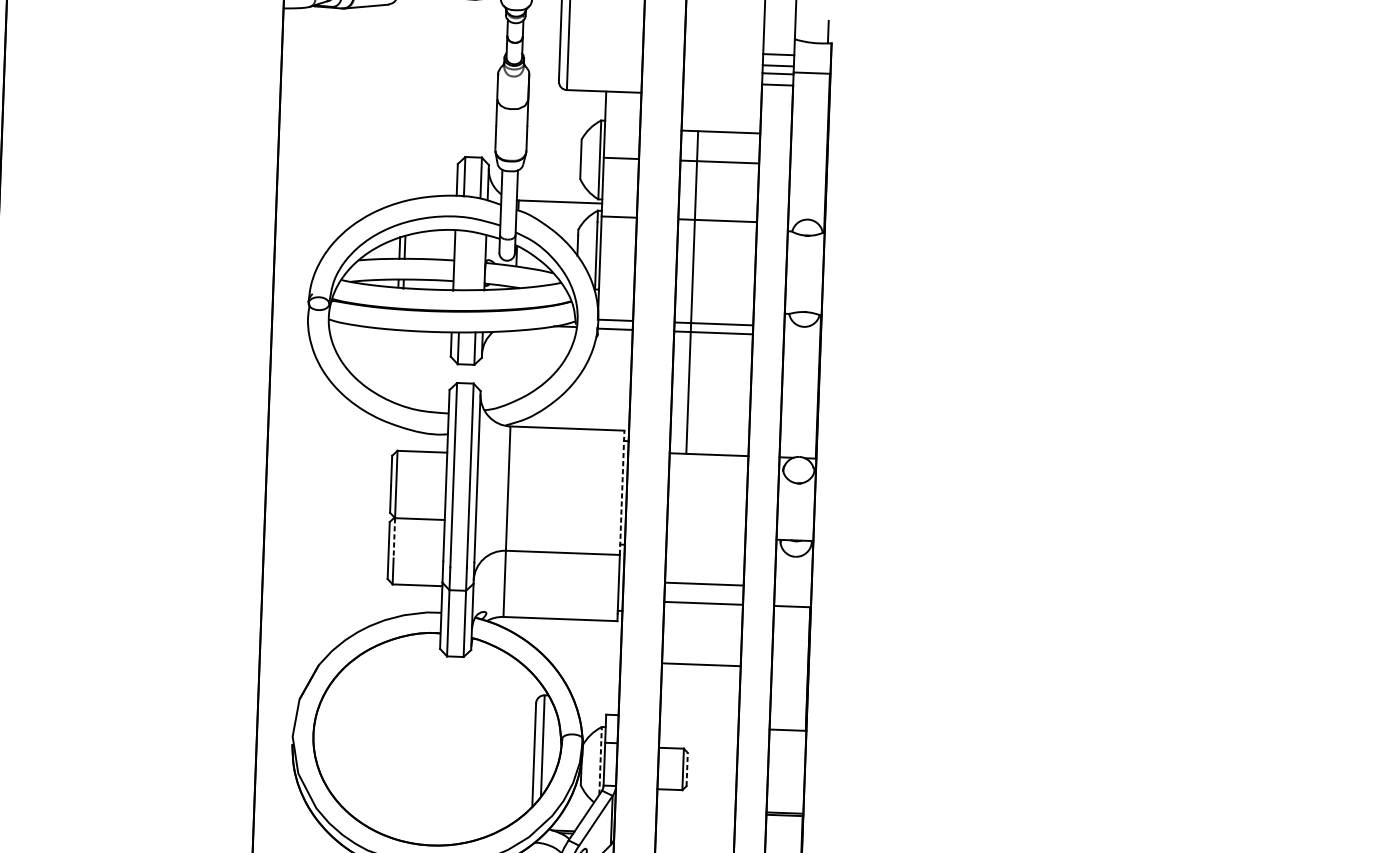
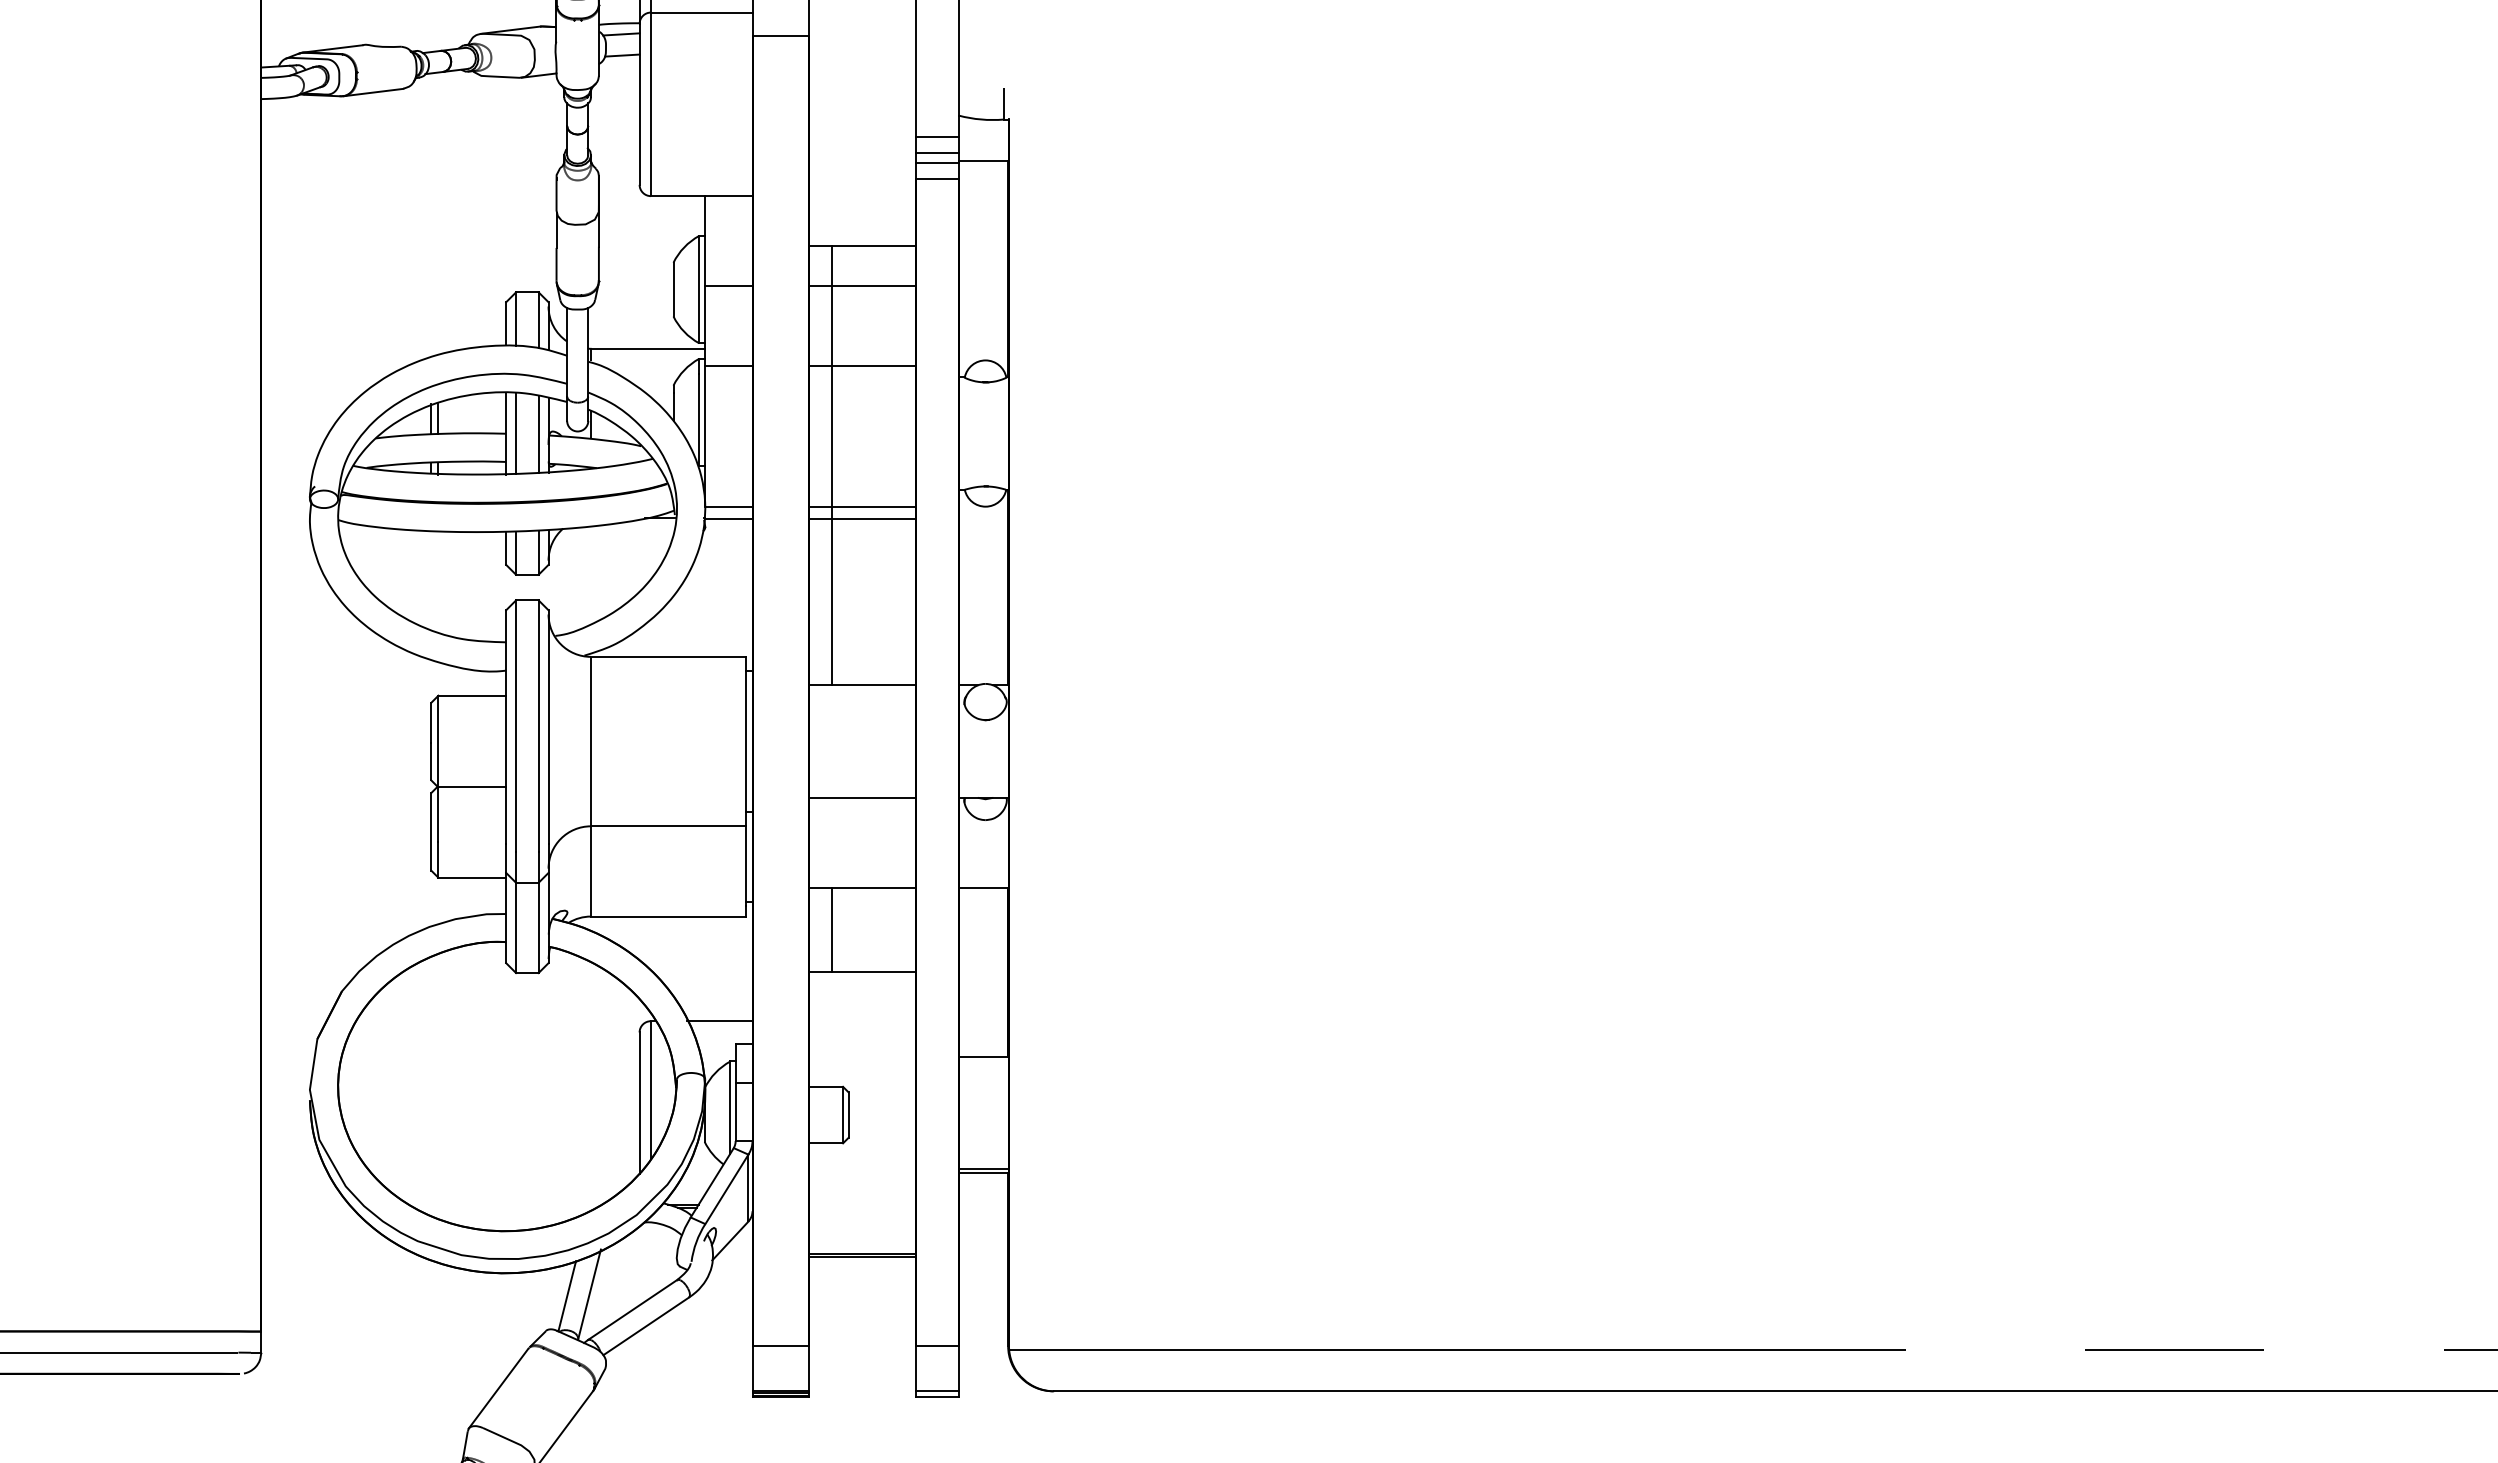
line: (461, 259) -> (516, 432), added
line: (478, 261) -> (538, 434), added
line: (622, 492) -> (746, 741), dashed -> solid
line: (394, 538) -> (438, 815), dashed -> solid
line: (704, 583) -> (862, 797), moved
line: (679, 632) -> (831, 929), added
line: (595, 697) -> (719, 1021), added
line: (600, 760) -> (730, 1107), dashed -> solid
line: (687, 769) -> (848, 1115), dashed -> solid

